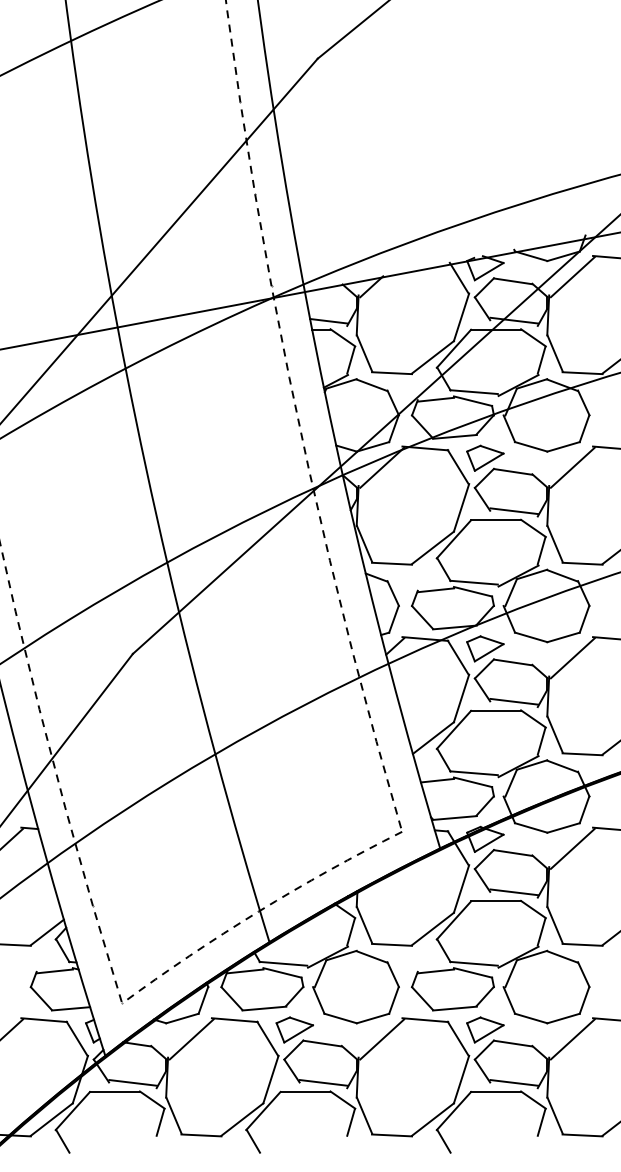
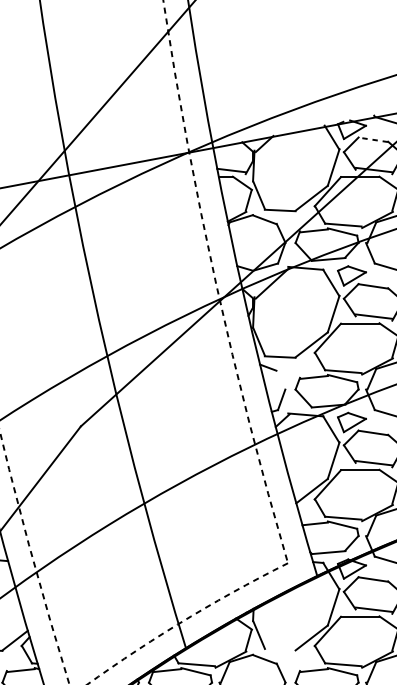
line: (512, 281) -> (372, 139), solid -> dashed
line: (392, 593) -> (280, 379), removed
line: (392, 944) -> (280, 649), removed

